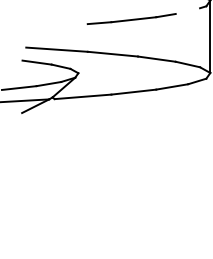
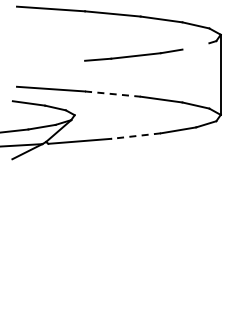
line: (112, 54) -> (112, 94), solid -> dashed
line: (134, 92) -> (136, 136), solid -> dashed

